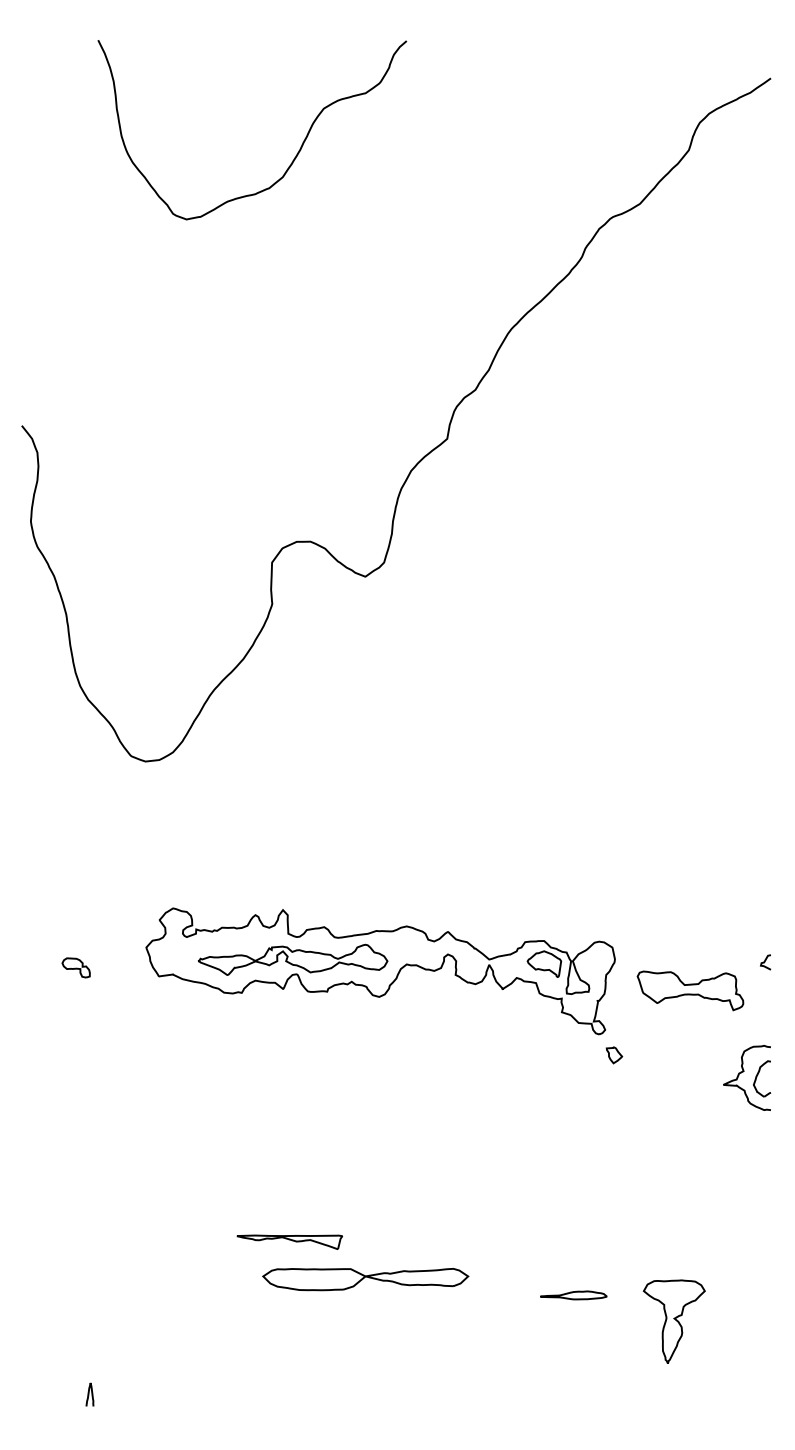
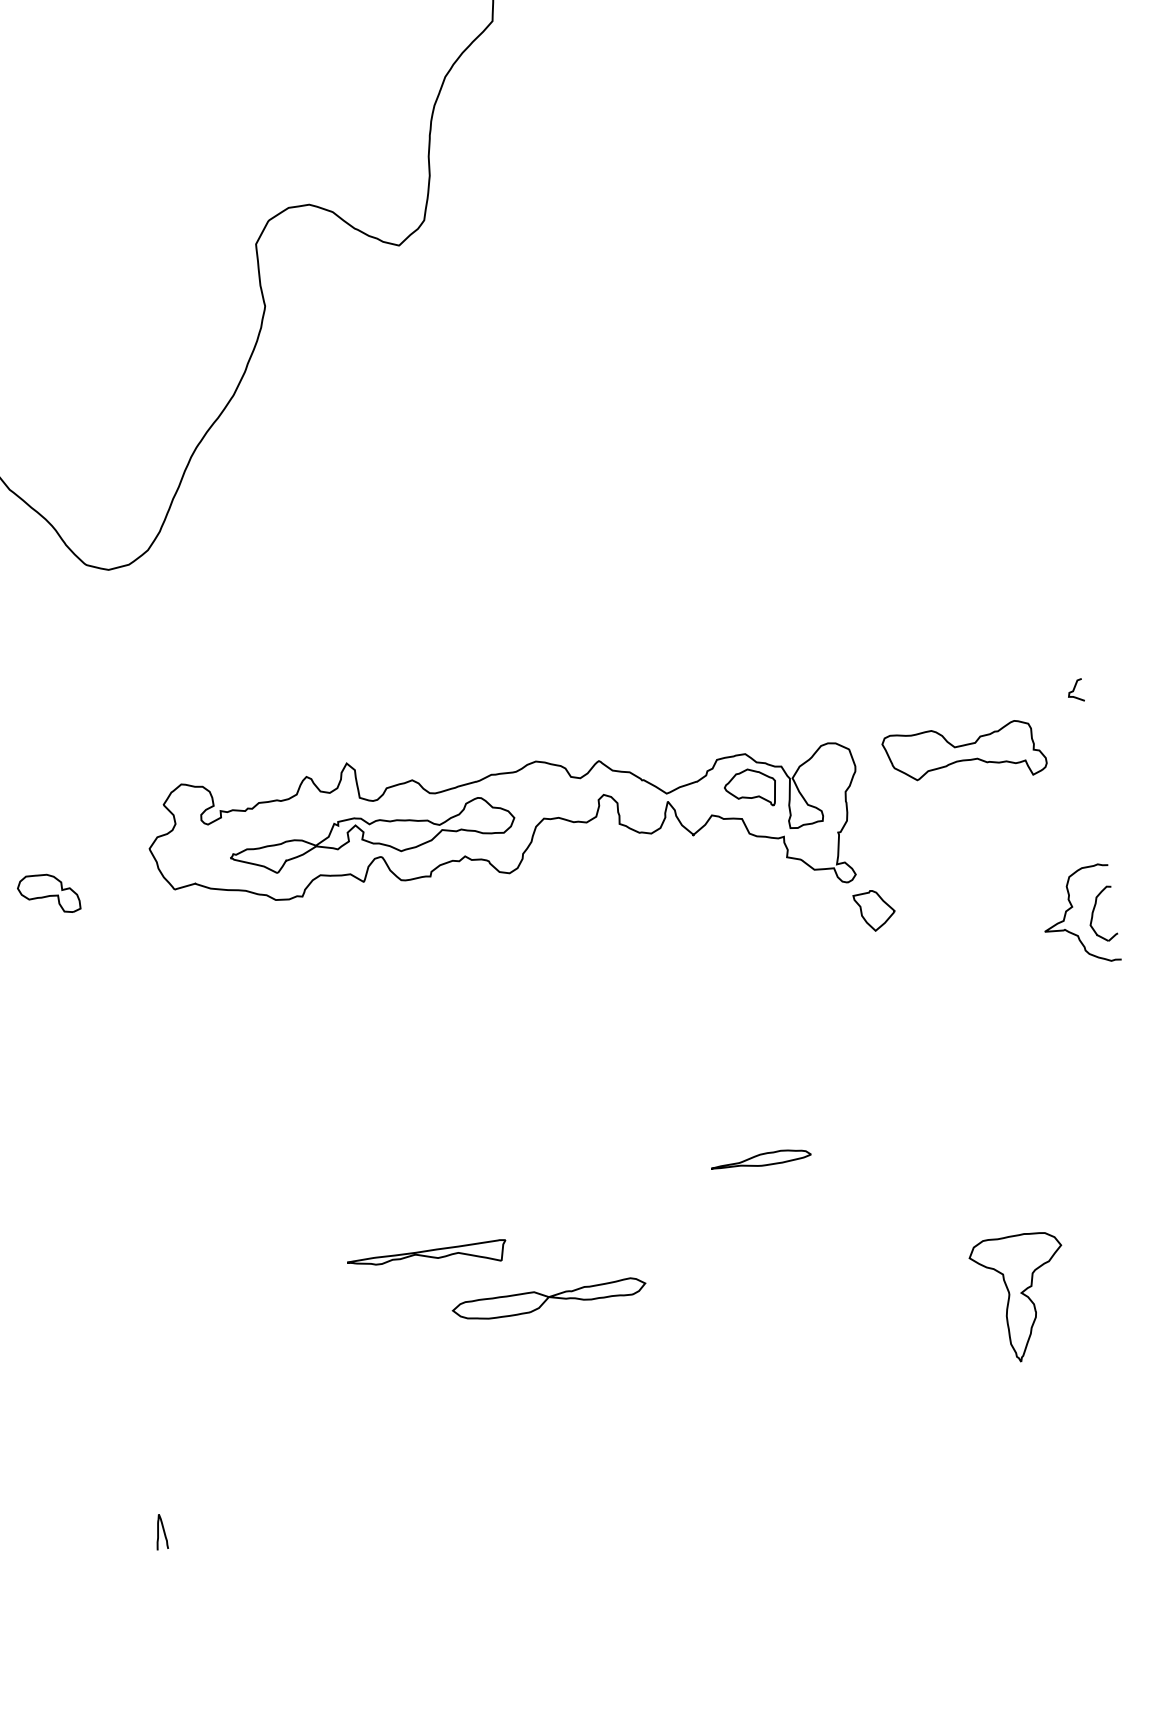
curve: (765, 962) -> (1075, 691), moved
part: (75, 967) -> (47, 893), size x1.43
part: (690, 990) -> (964, 754), moved
part: (614, 1055) -> (875, 910), size x1.67
part: (365, 1278) -> (549, 1298), size x0.62
part: (573, 1295) -> (760, 1159), moved

